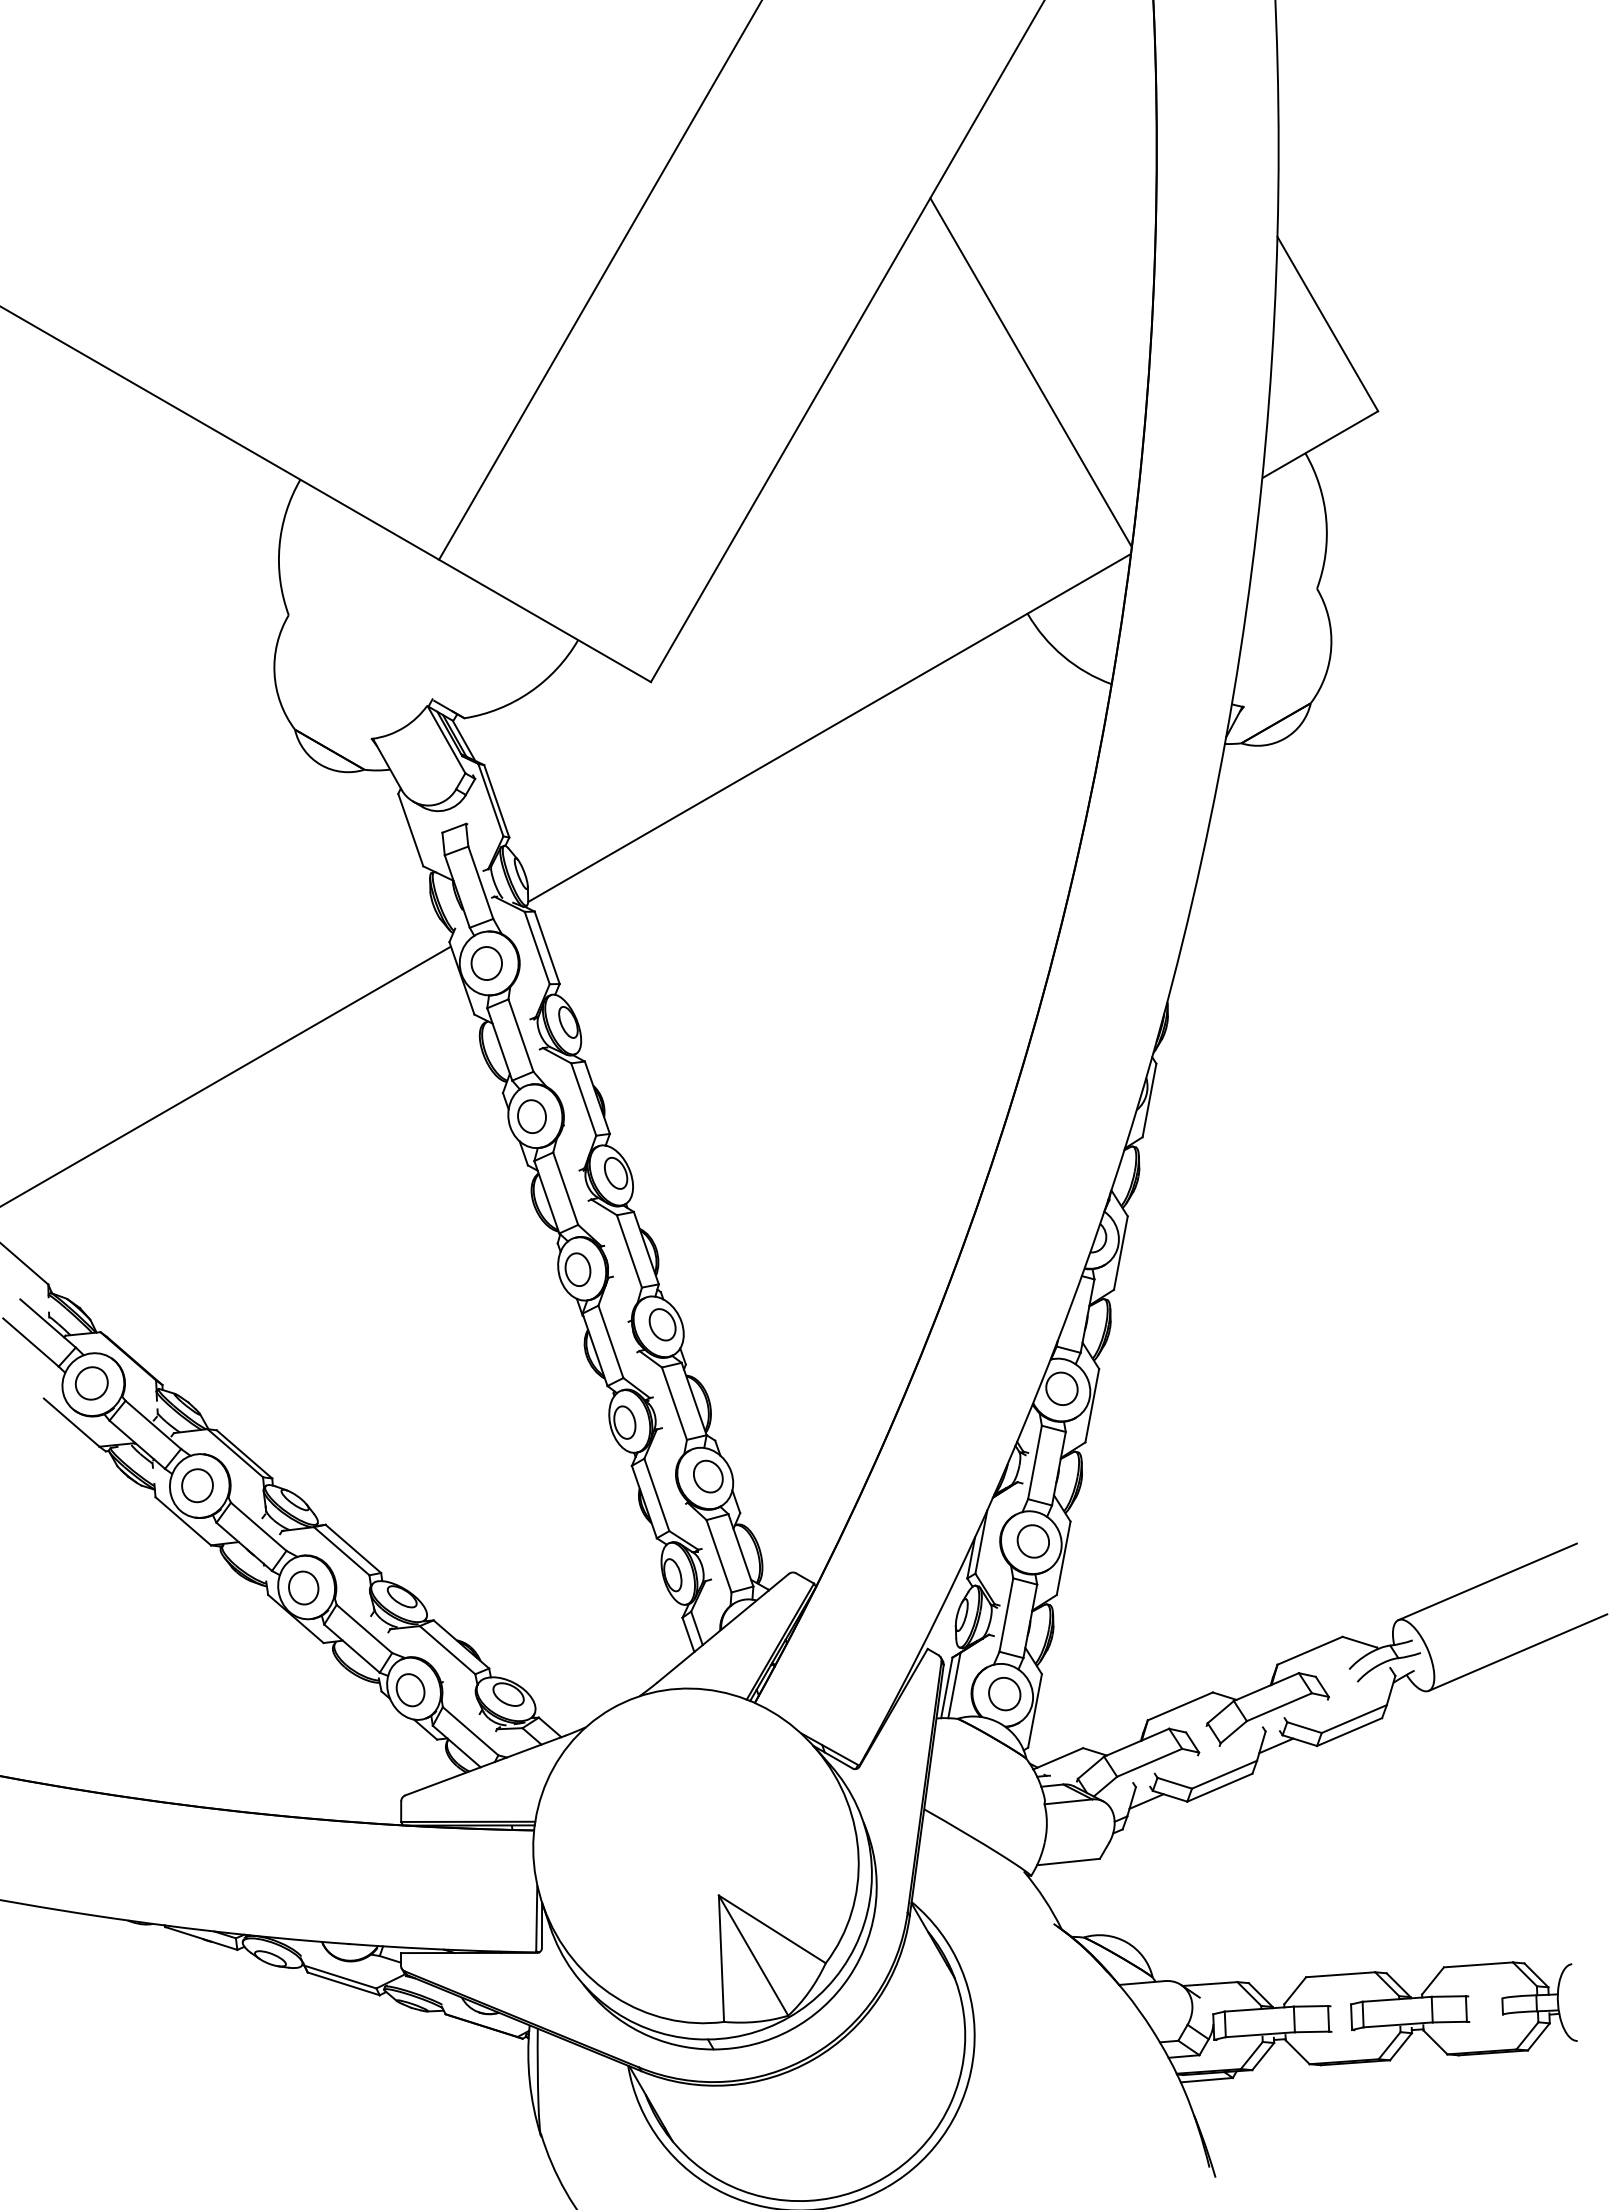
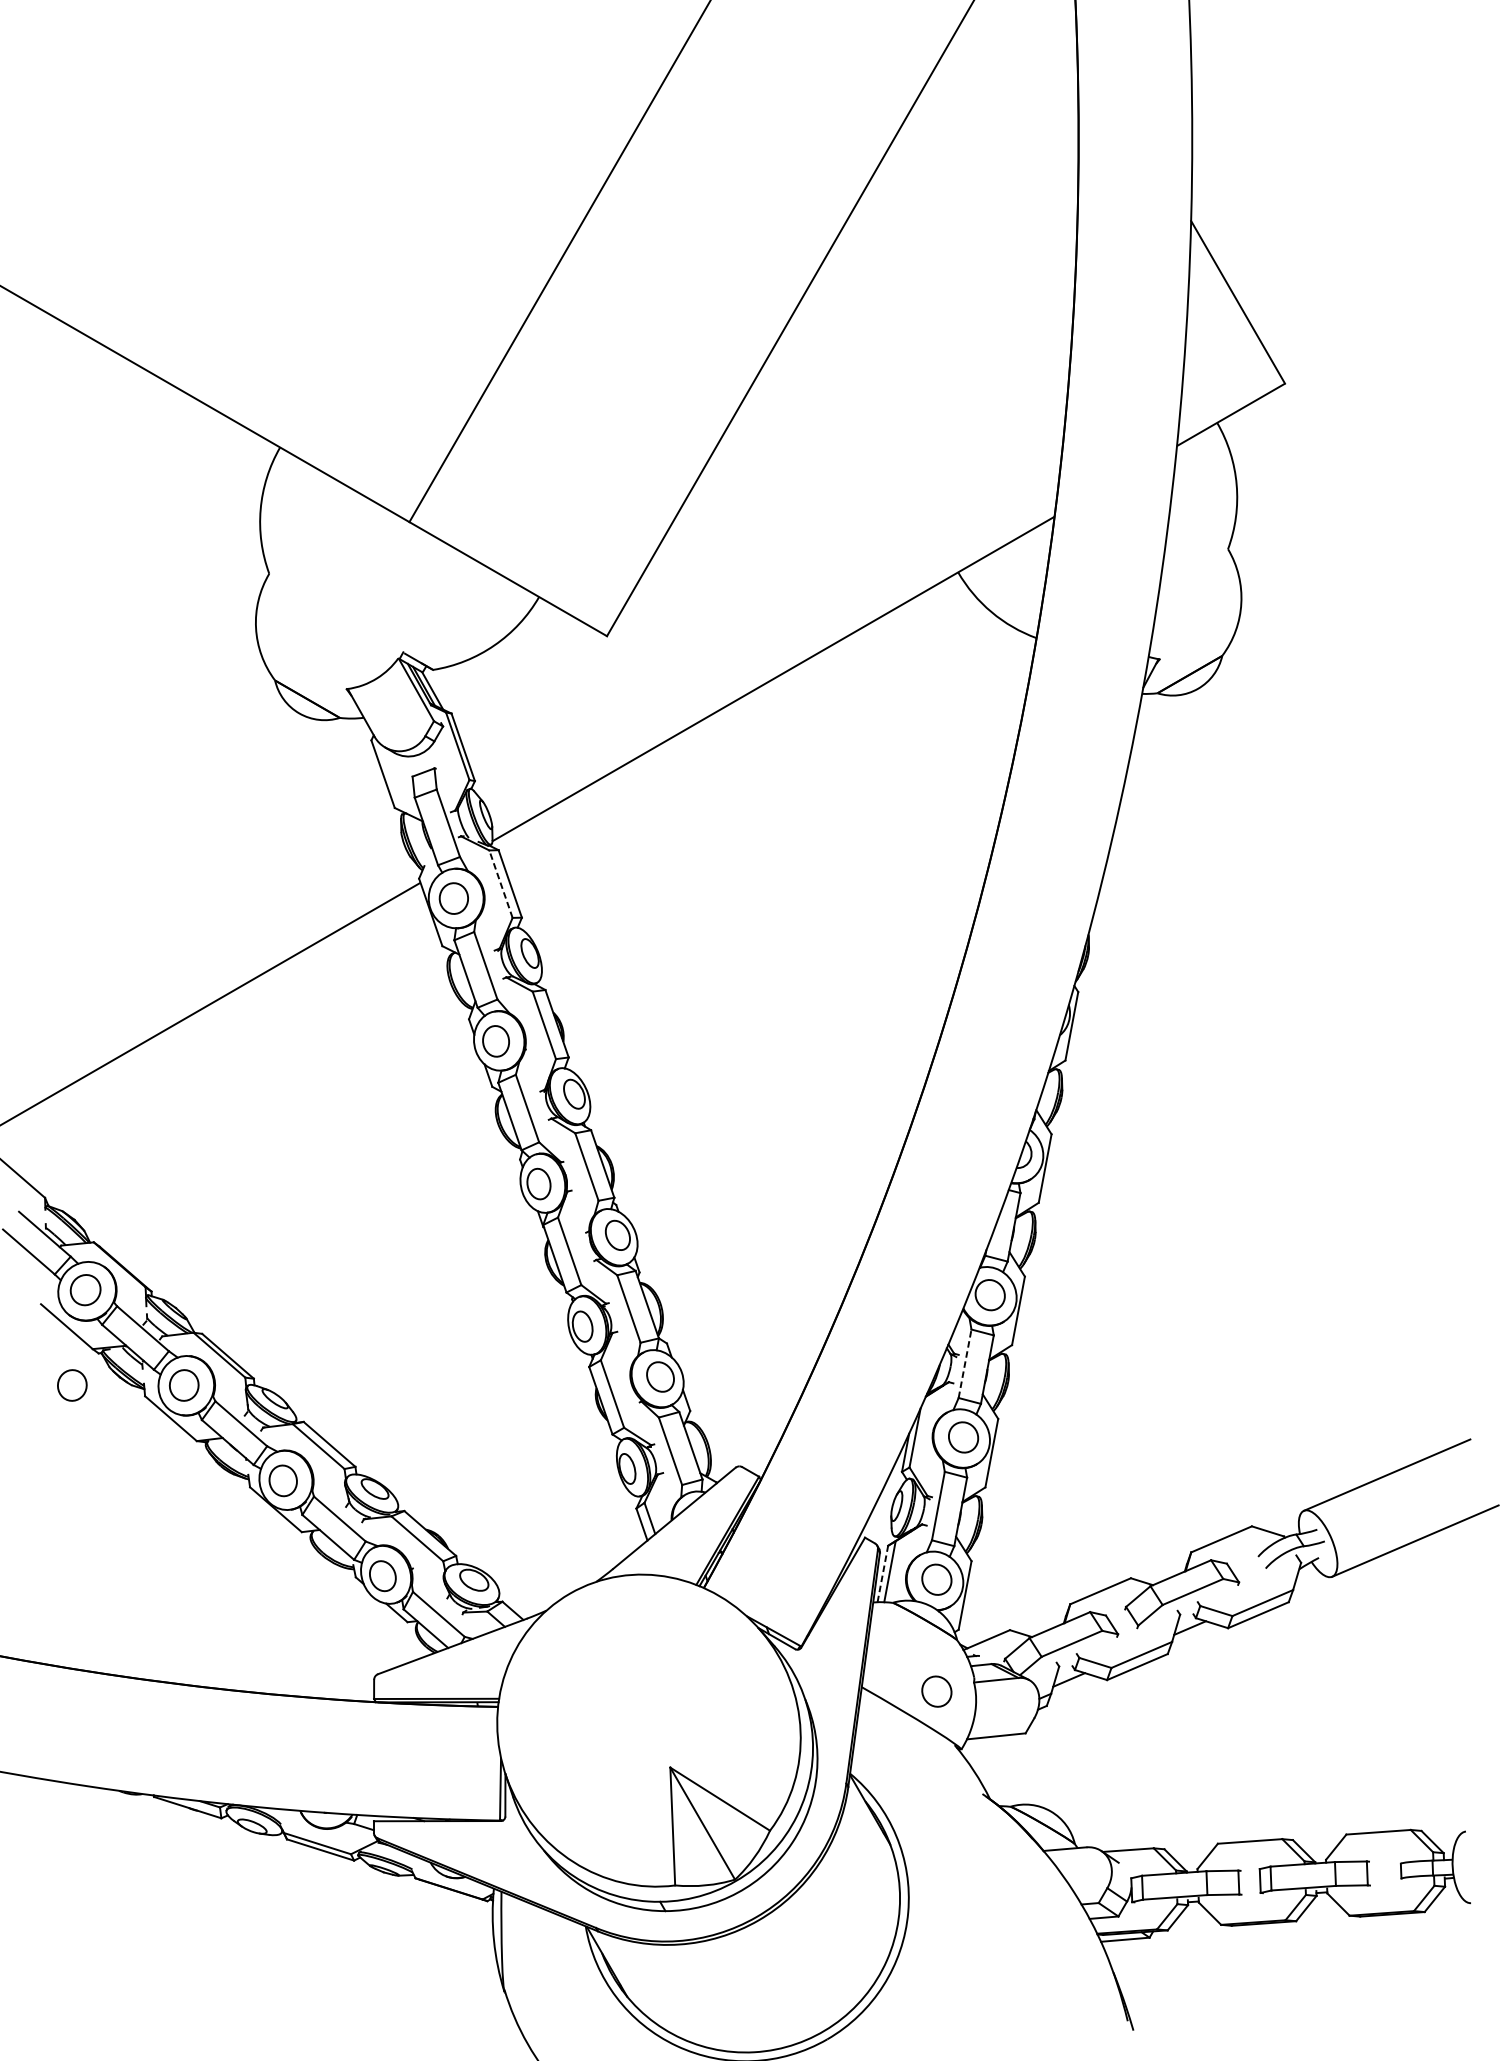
line: (1030, 372) -> (960, 347), removed
line: (537, 947) -> (501, 883), solid -> dashed
line: (1035, 1461) -> (965, 1362), solid -> dashed
part: (77, 1485) -> (72, 1385), added
line: (946, 1687) -> (882, 1573), solid -> dashed
part: (1004, 1813) -> (936, 1691), added

